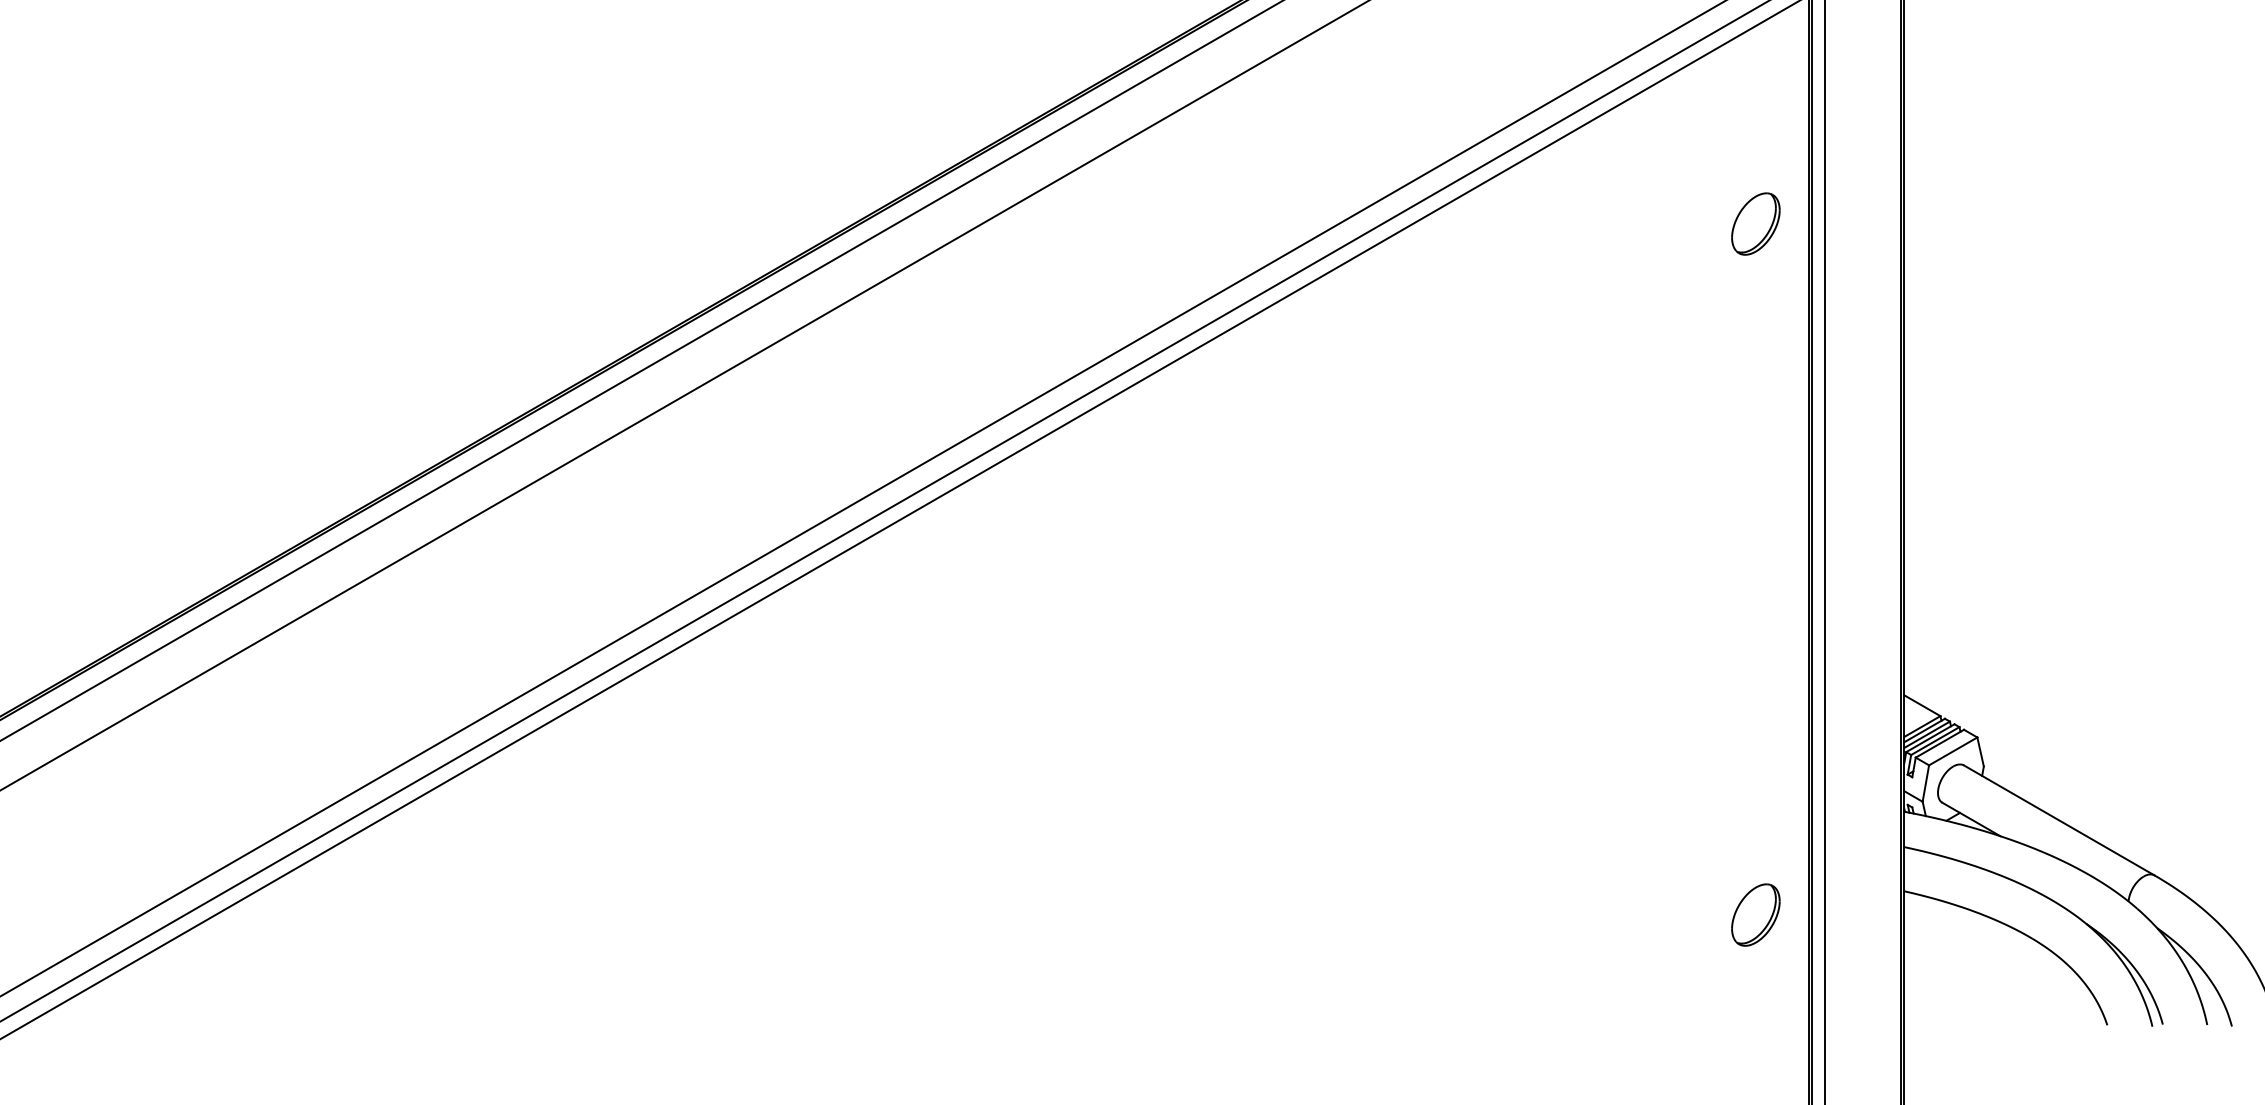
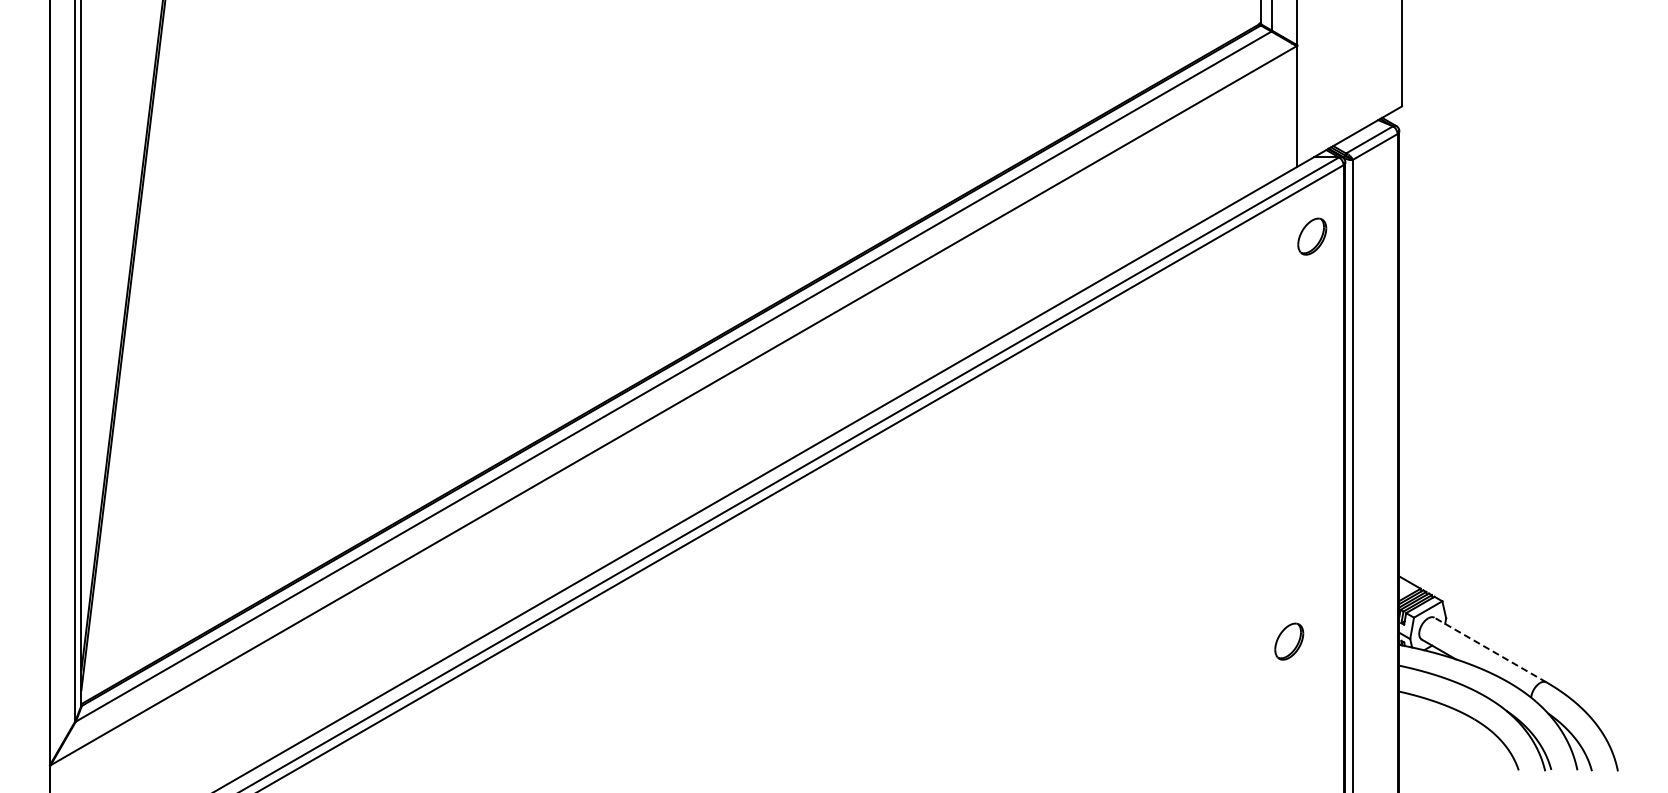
part: (1756, 223) -> (1312, 236), moved
line: (2059, 821) -> (1490, 650), solid -> dashed
part: (1756, 914) -> (1289, 641), moved

